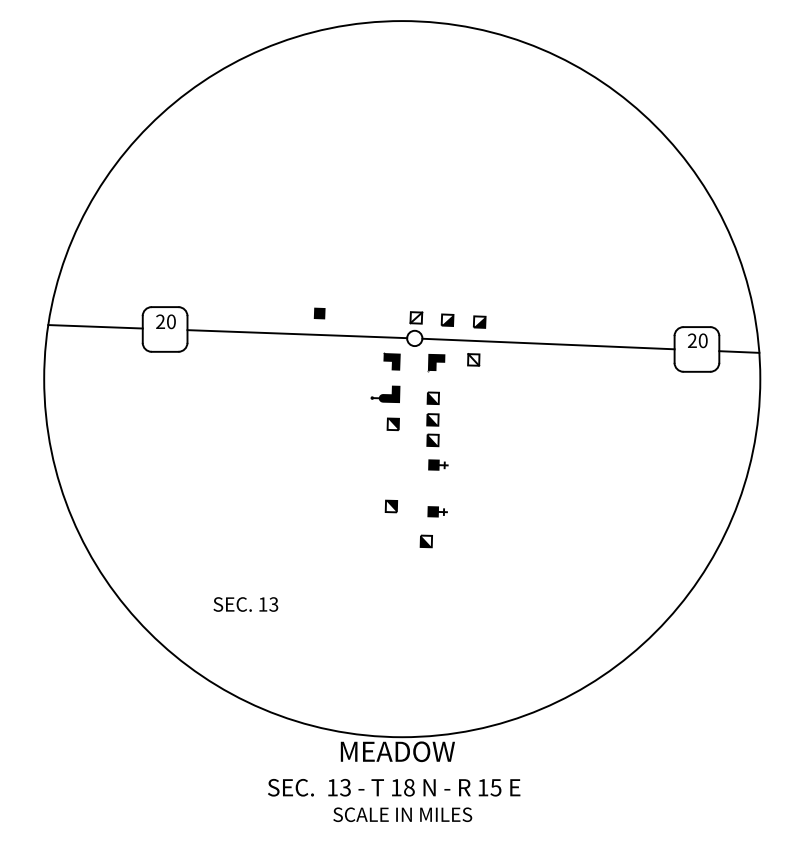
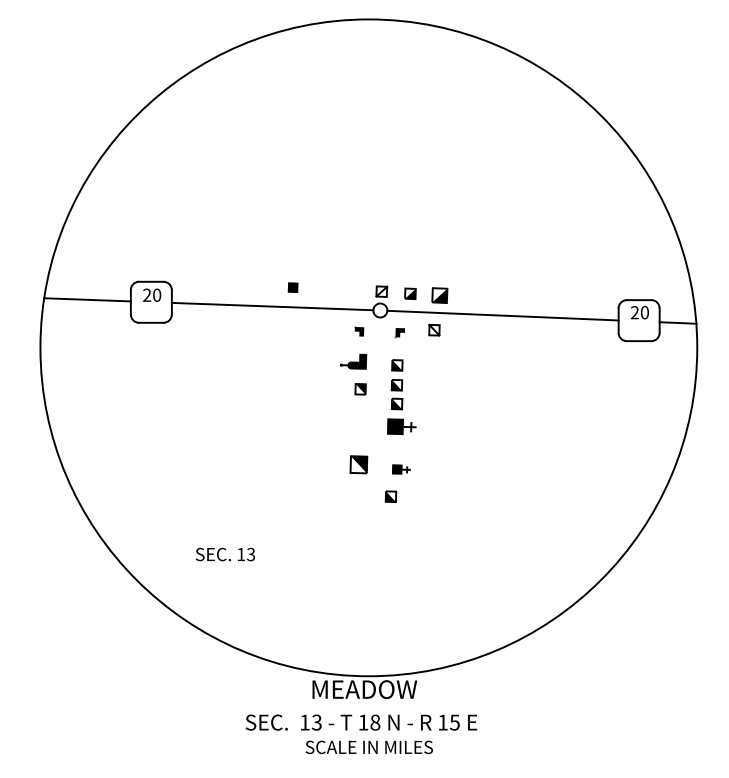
part: (479, 322) -> (439, 295), size x1.4
part: (392, 361) -> (359, 331), size x0.6
part: (435, 362) -> (399, 332), size x0.6
part: (437, 464) -> (401, 426), size x1.6
part: (390, 506) -> (358, 464), size x1.6

